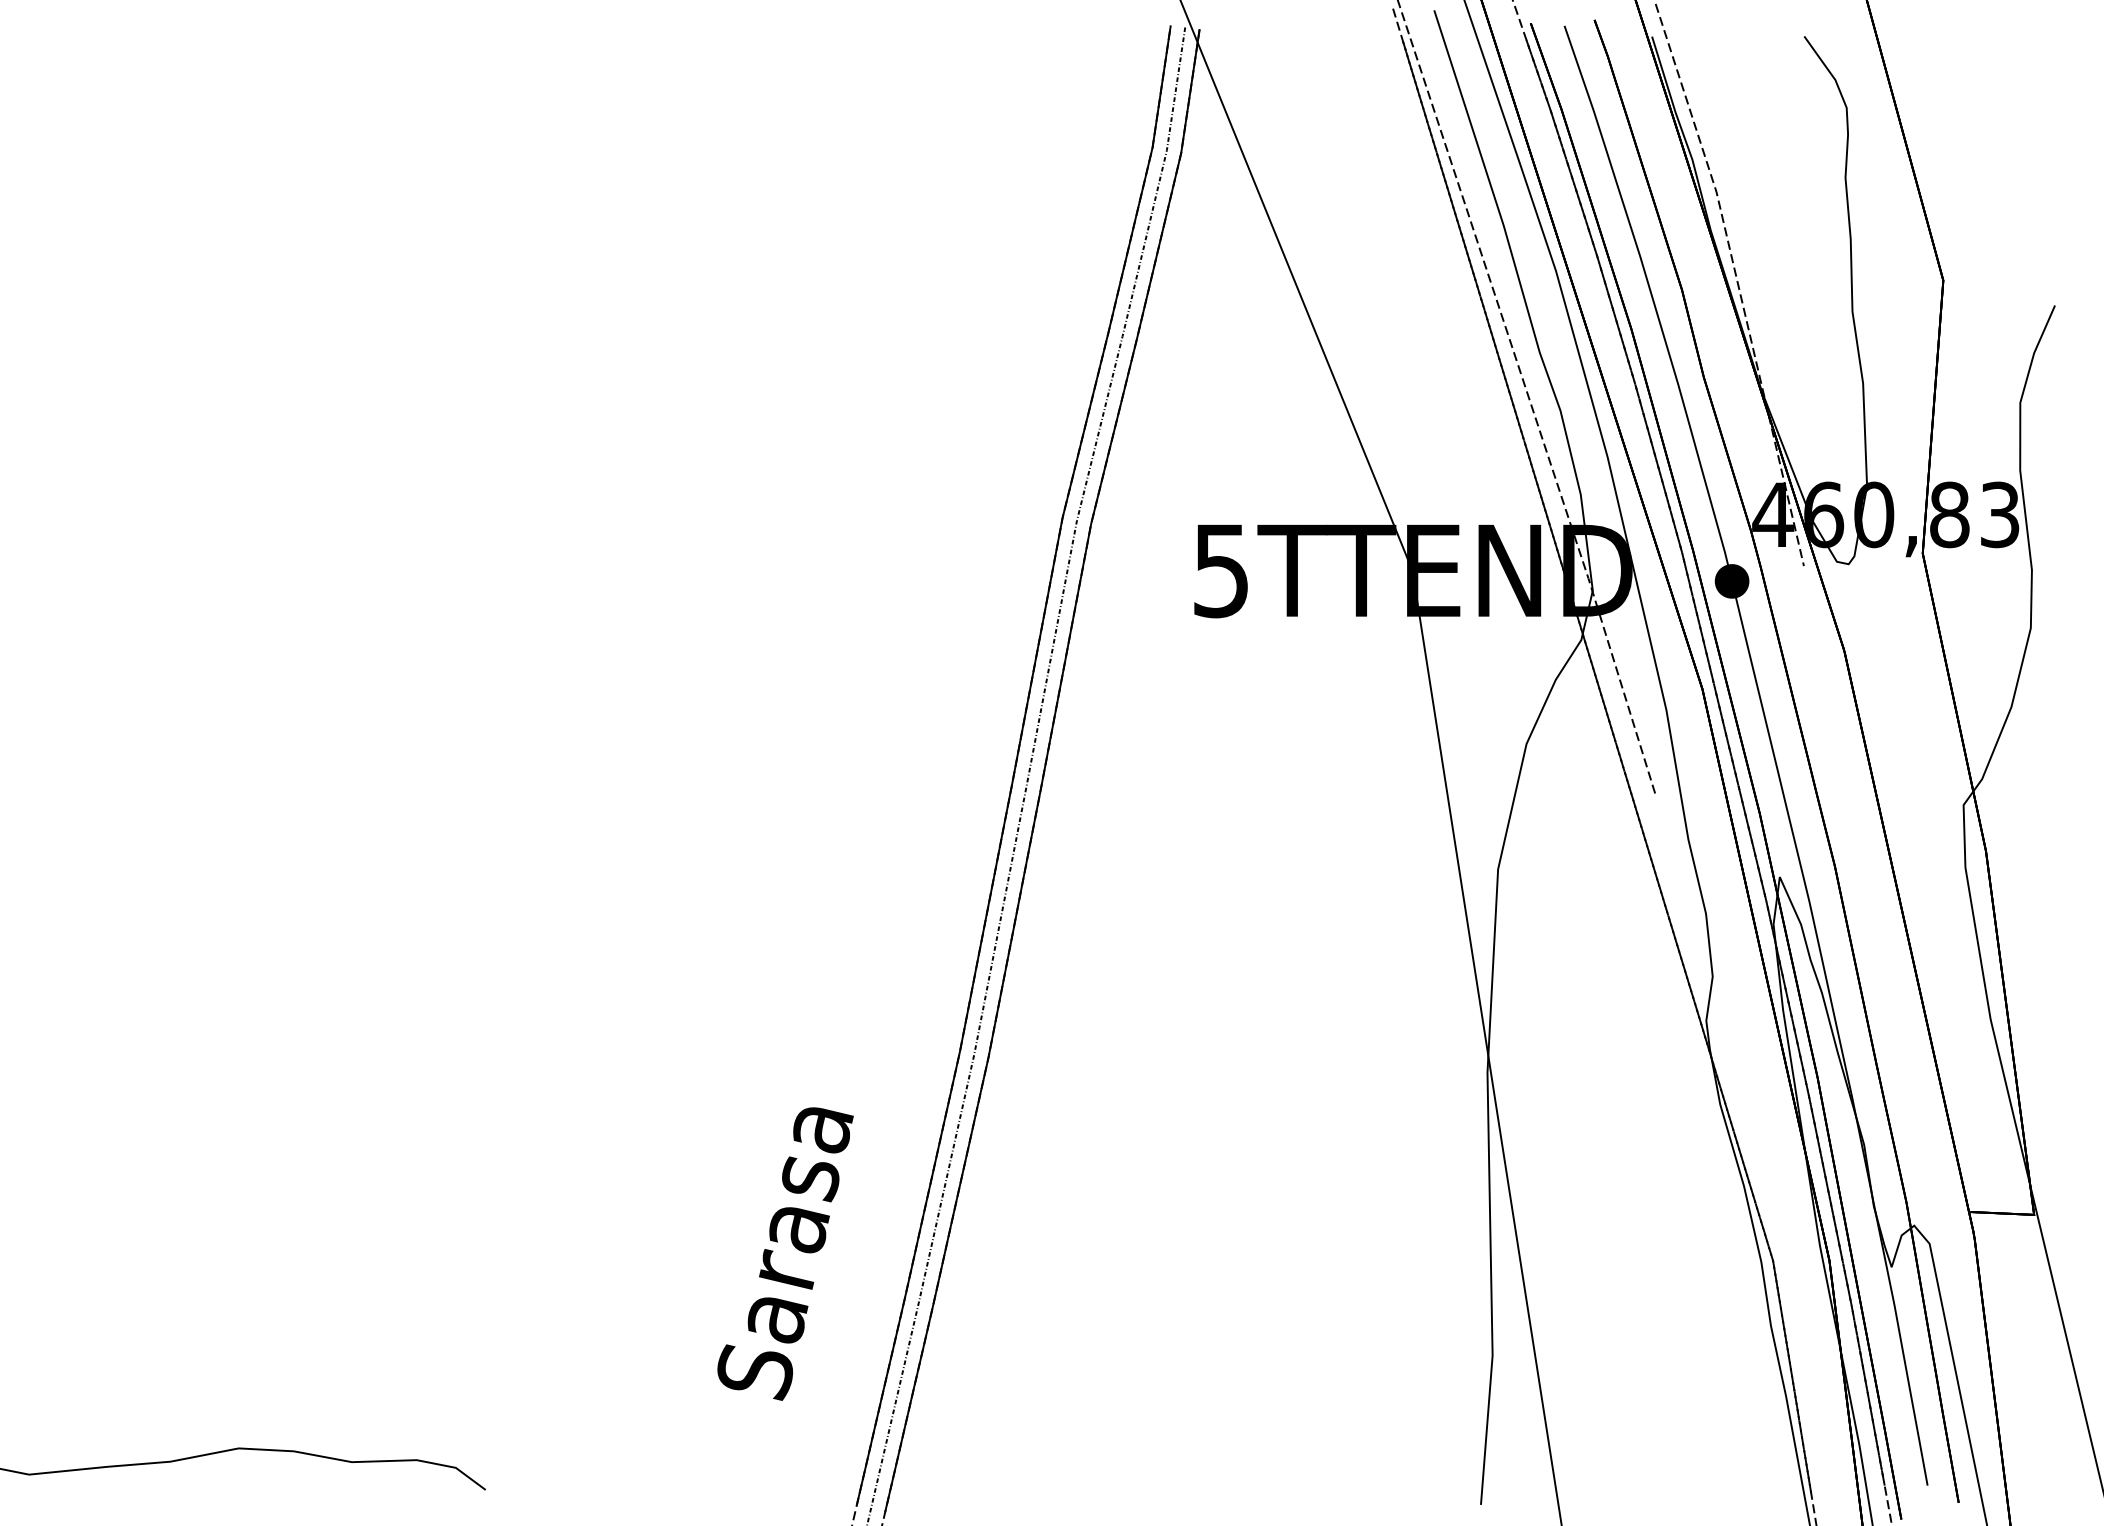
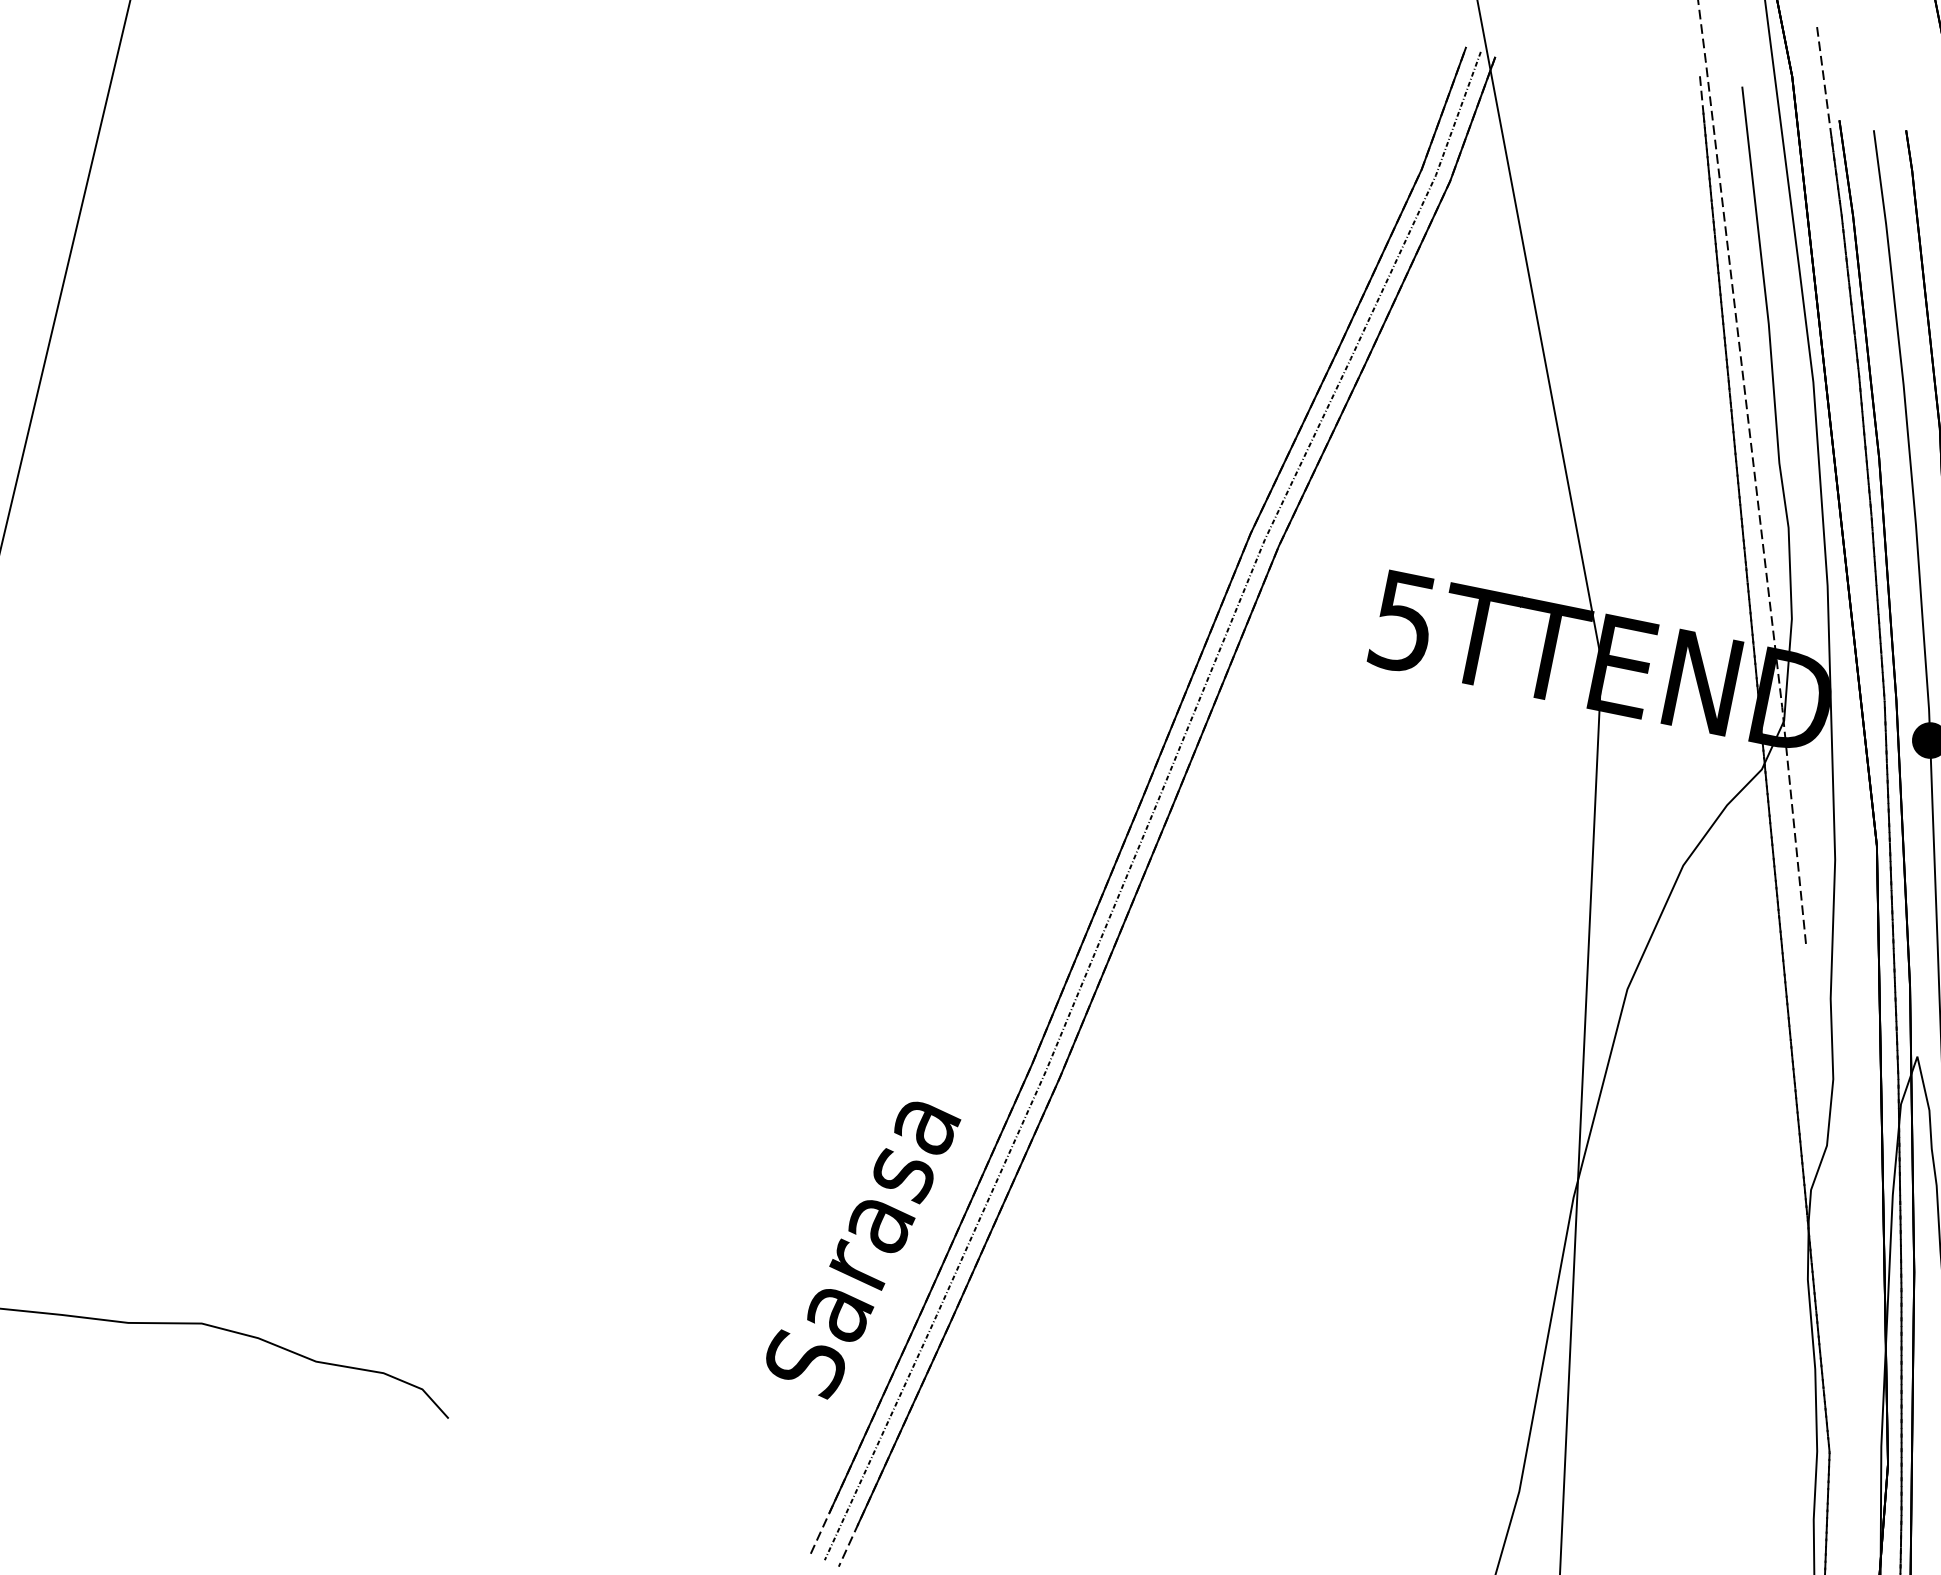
text: (785, 1253) -> (861, 1247), moved

